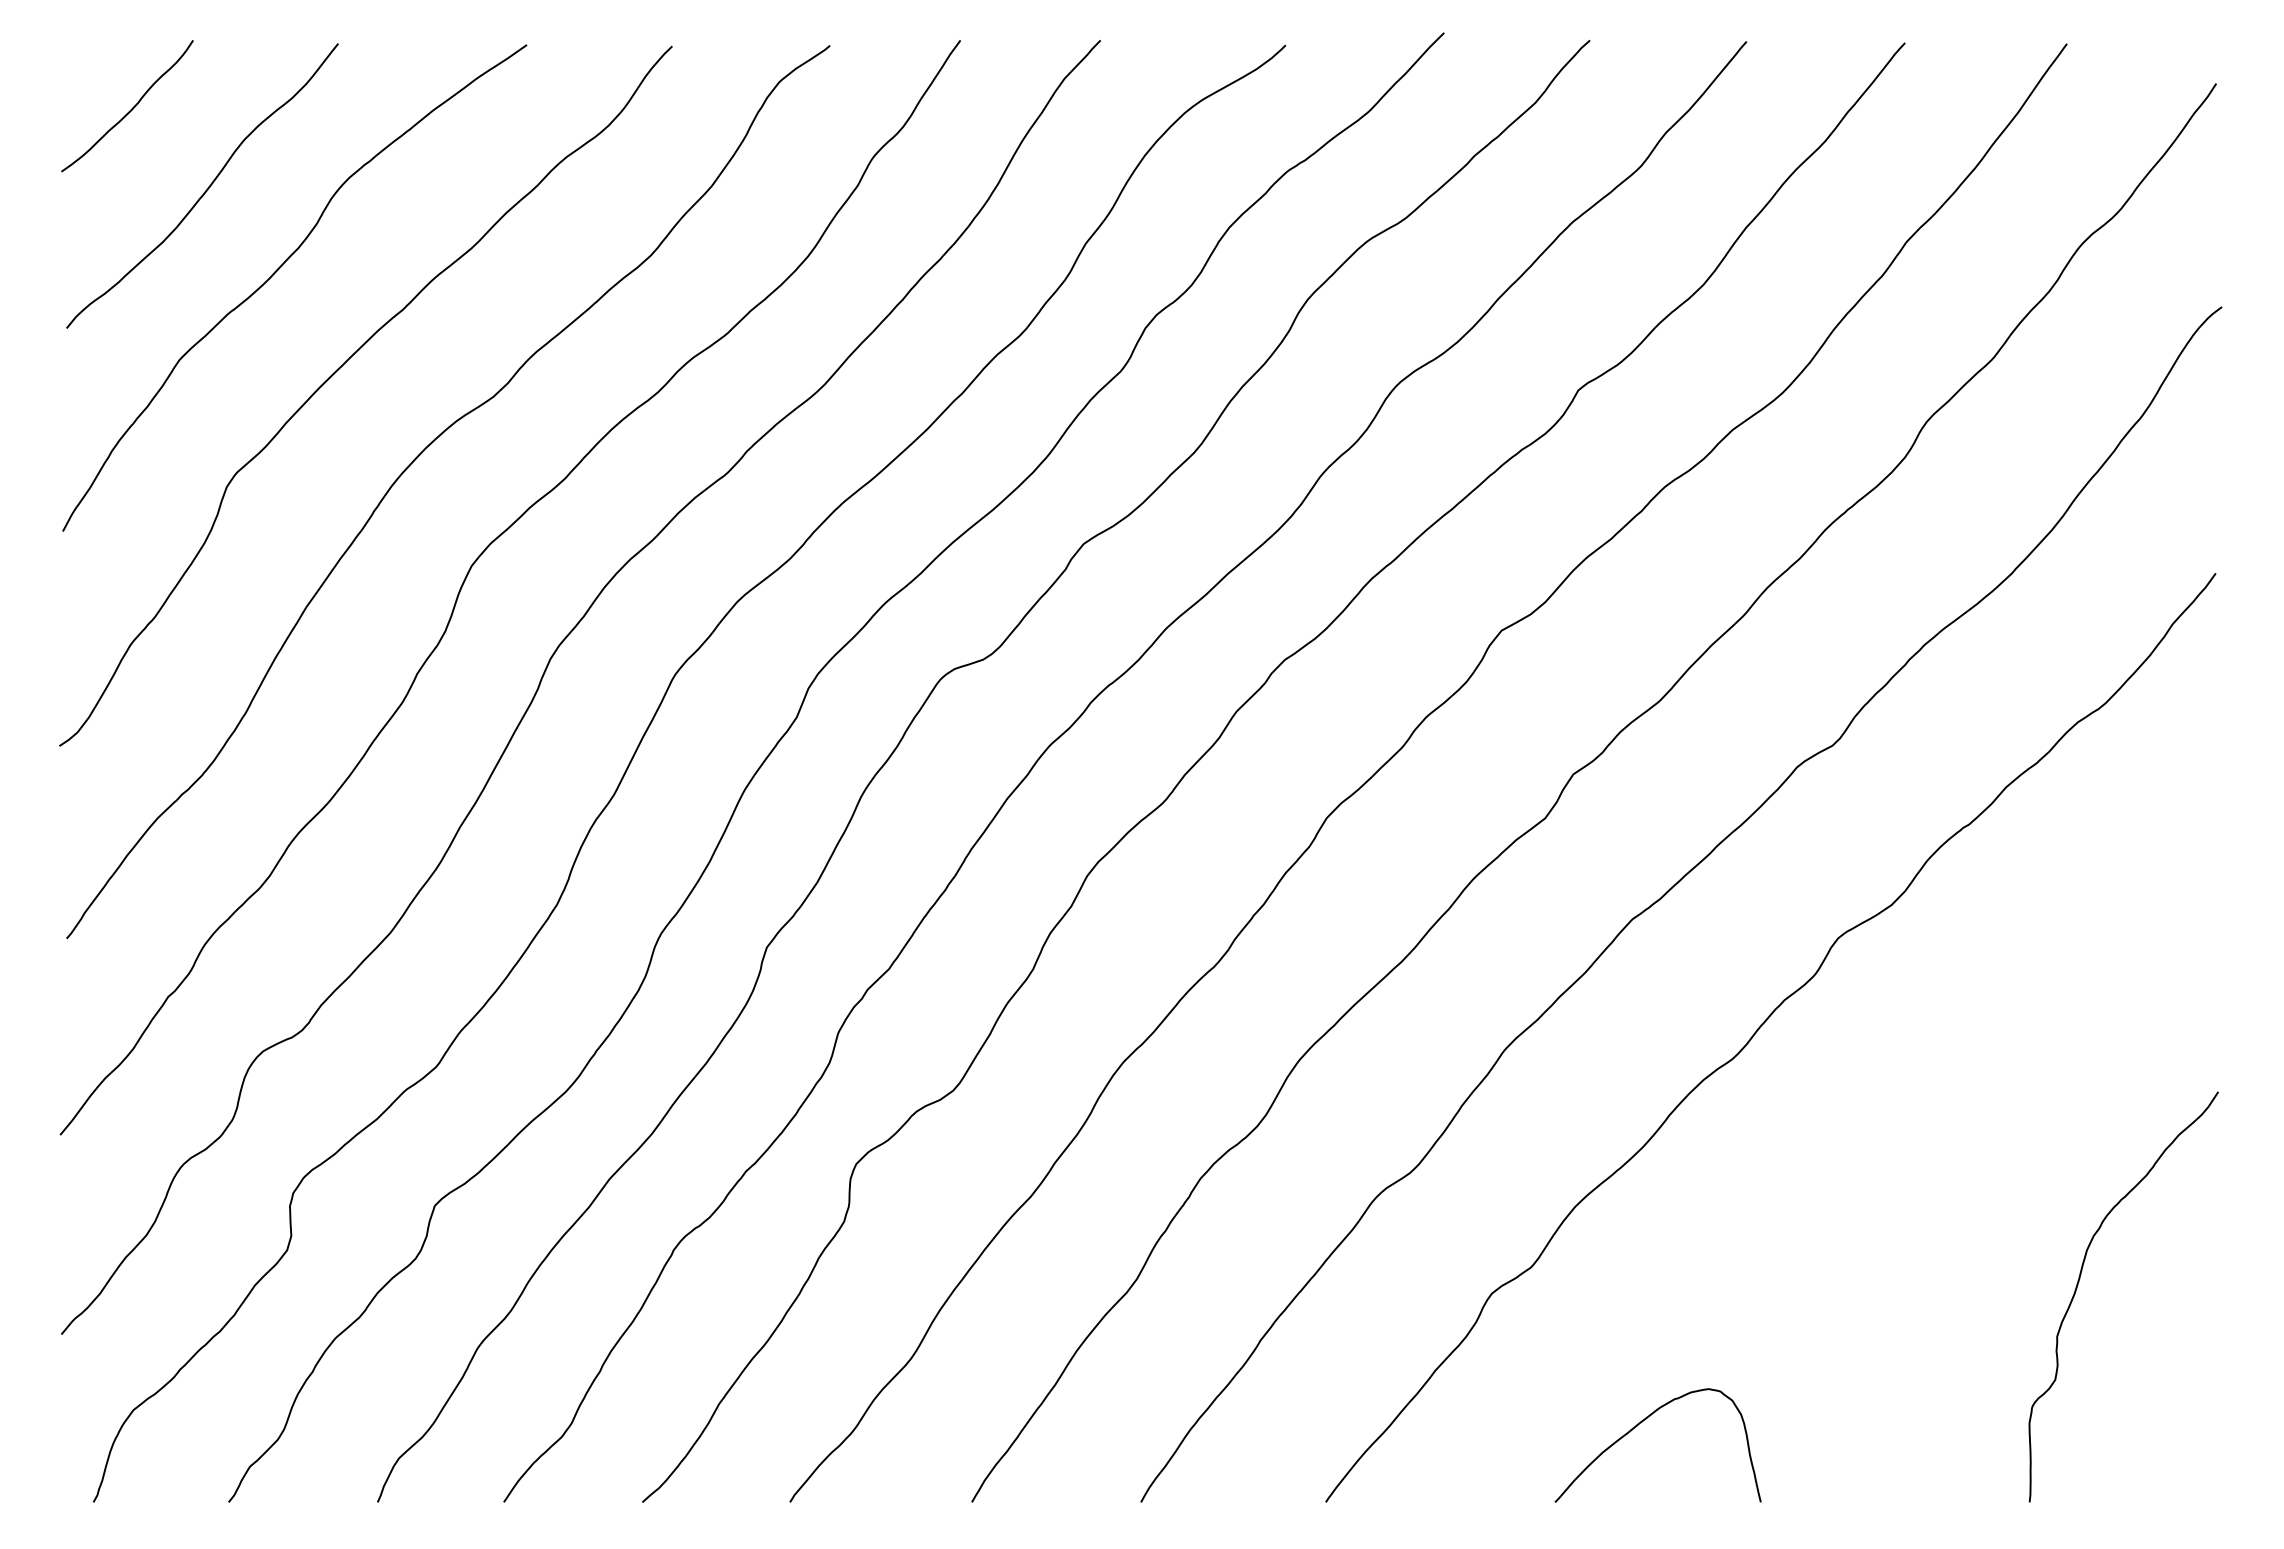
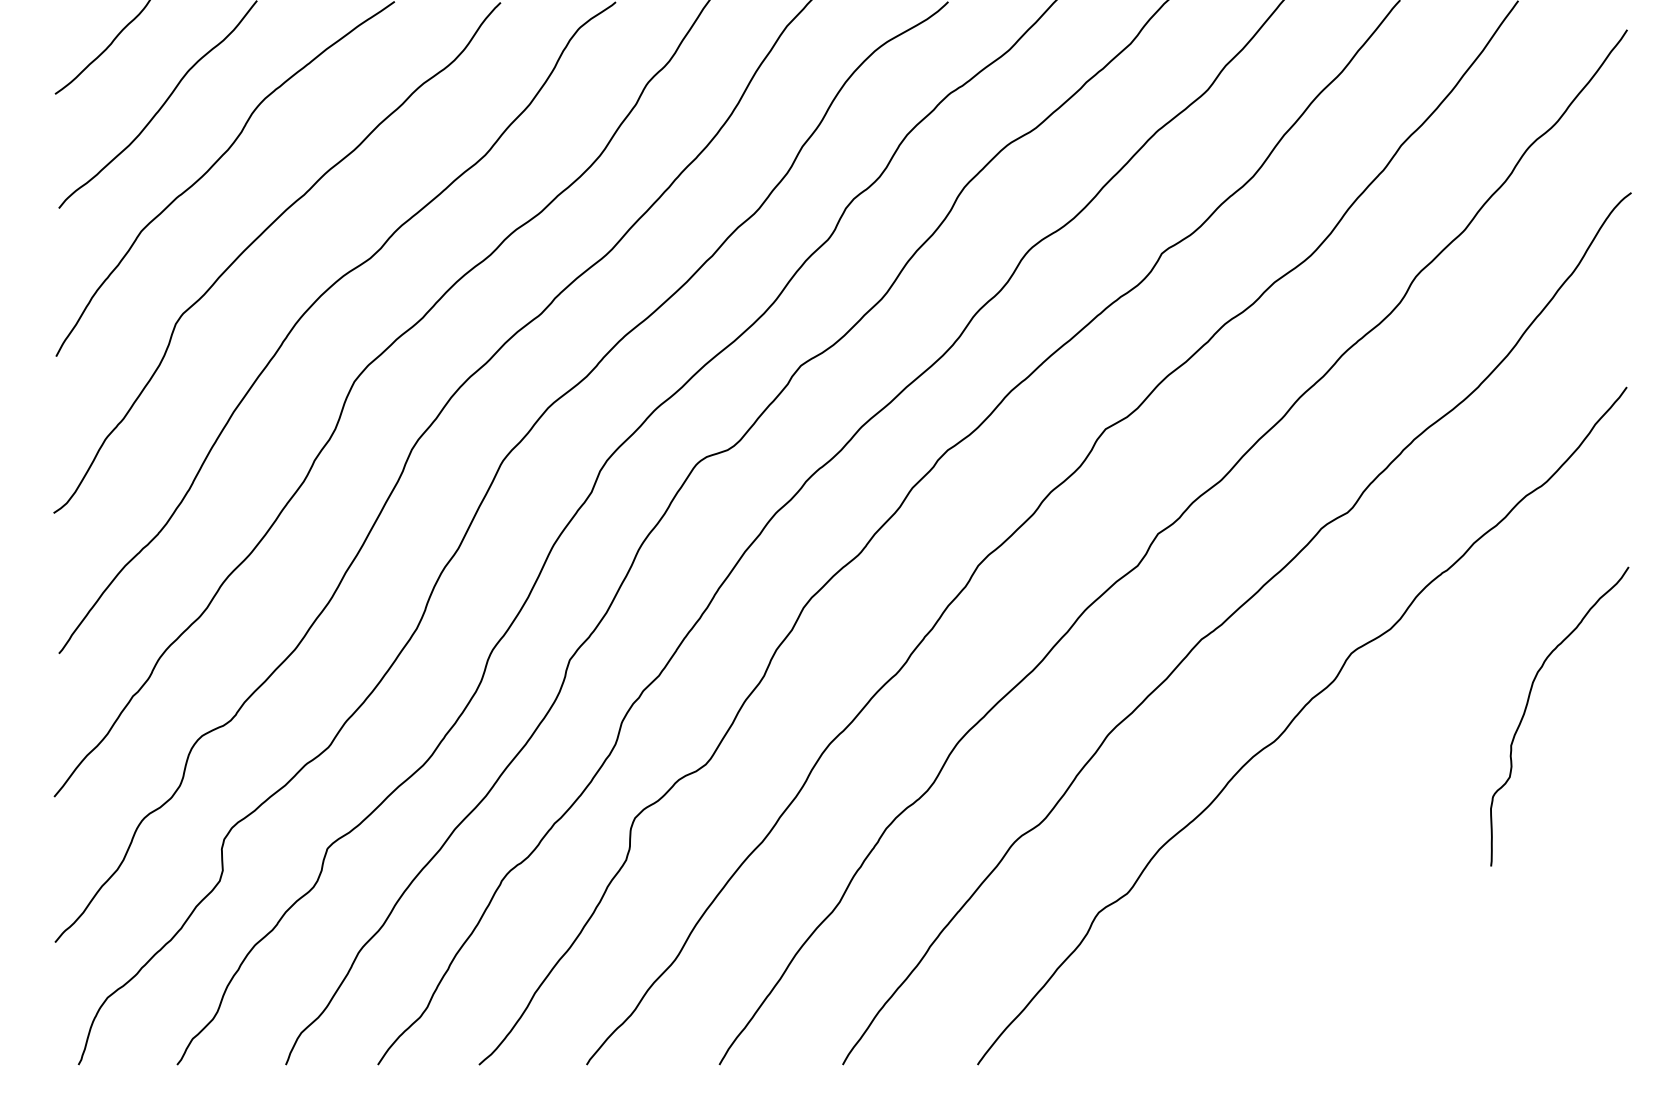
curve: (2079, 1282) -> (1527, 706), moved
curve: (1642, 1422) -> (1208, 1006), removed

